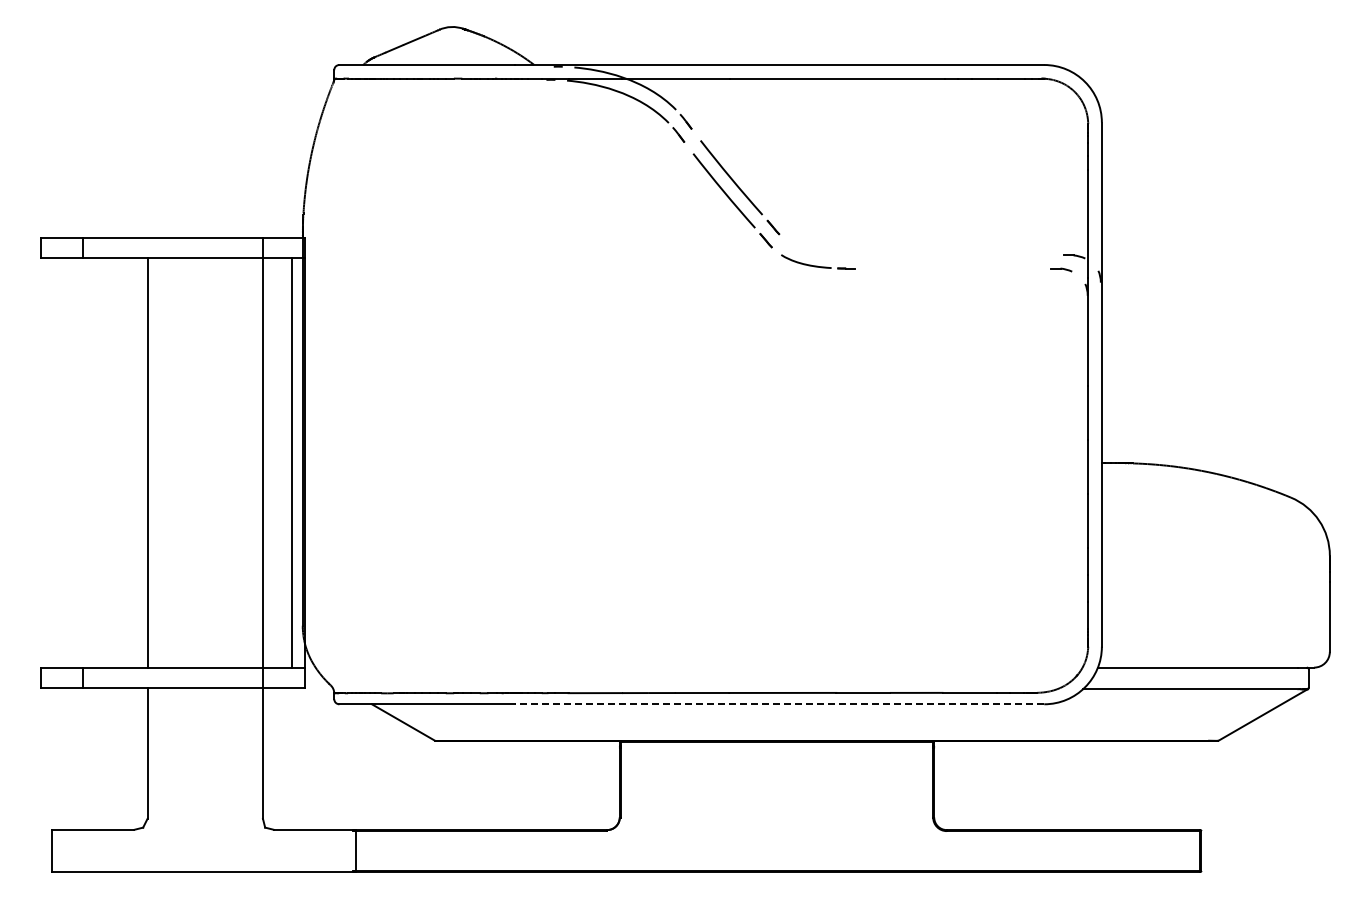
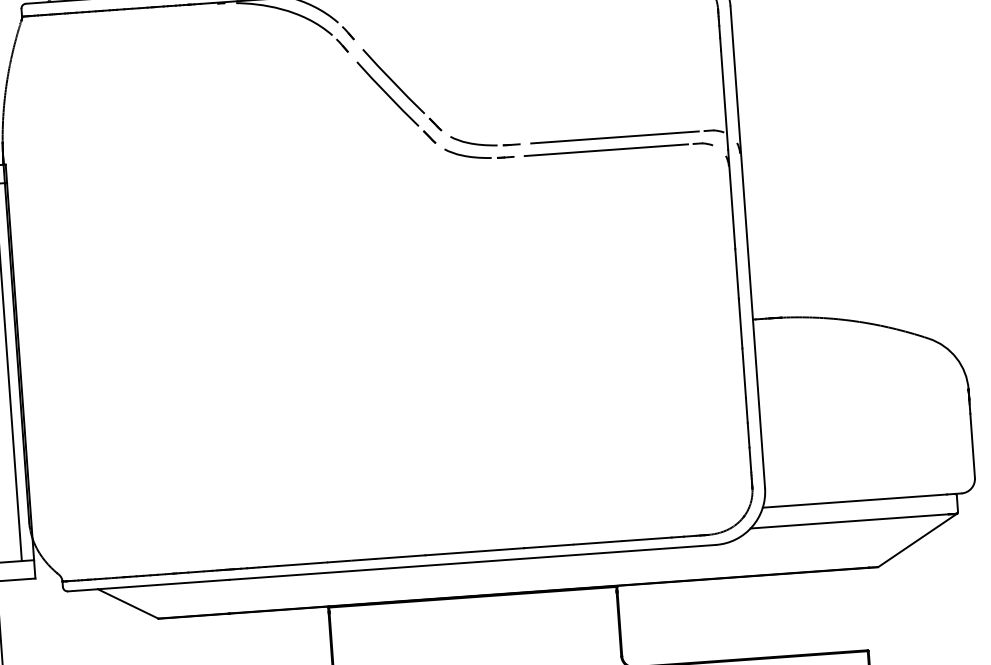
part: (825, 248) -> (484, 140), added
line: (966, 255) -> (614, 137), added
line: (956, 268) -> (606, 150), added
line: (779, 704) -> (472, 562), dashed -> solid

